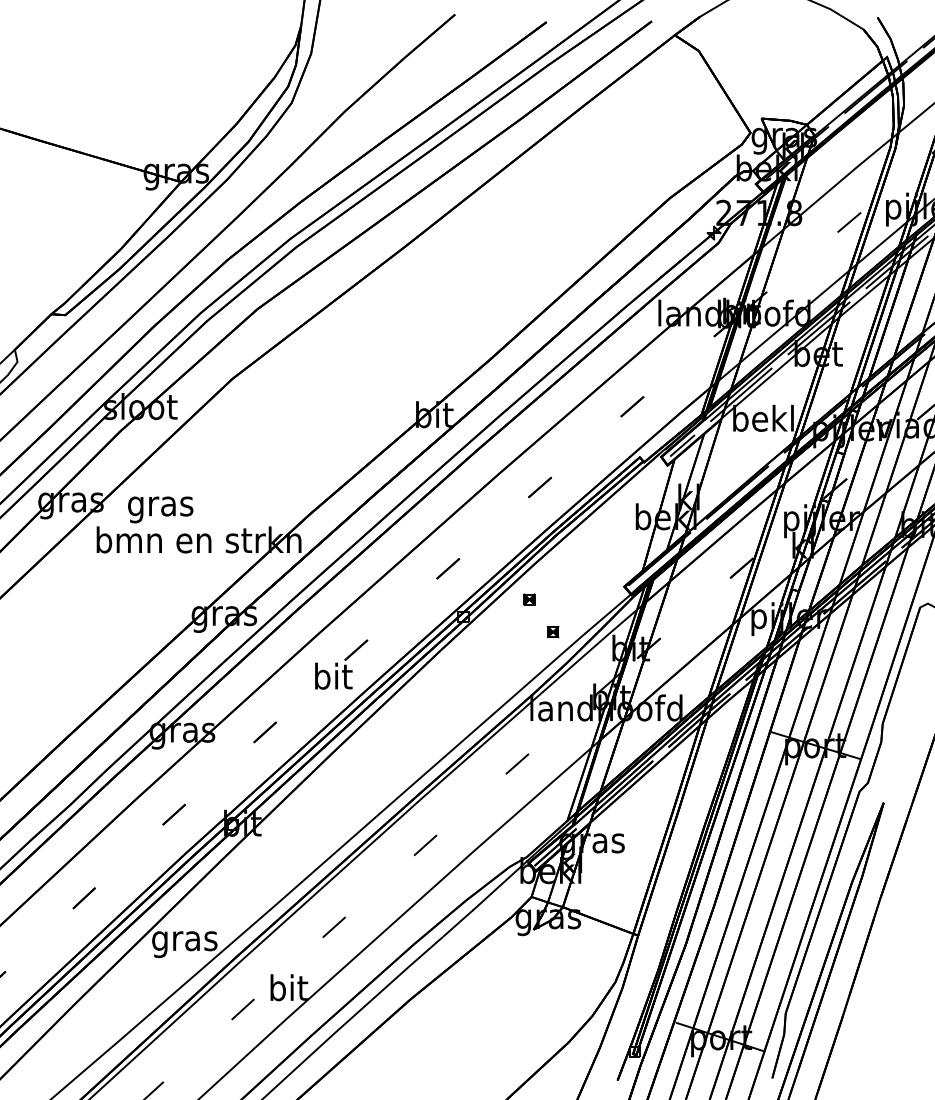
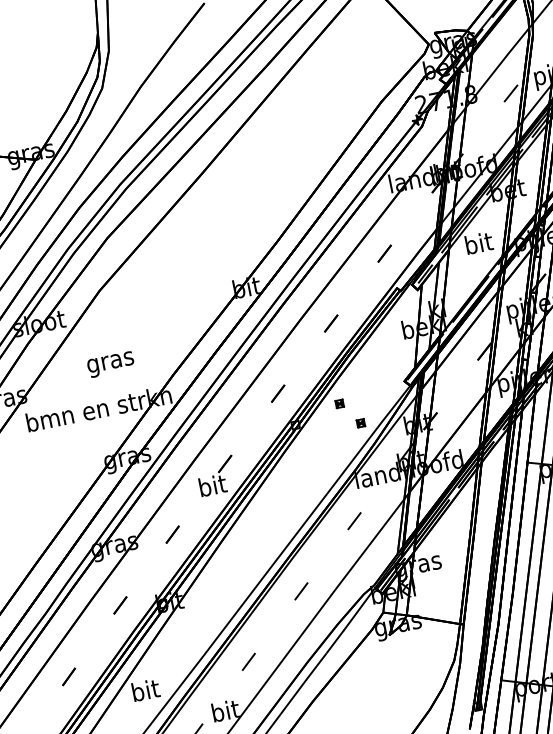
text: (763, 417) -> (478, 242), bekl -> bit
text: (160, 509) -> (110, 364), moved
text: (184, 941) -> (145, 693), gras -> bit

